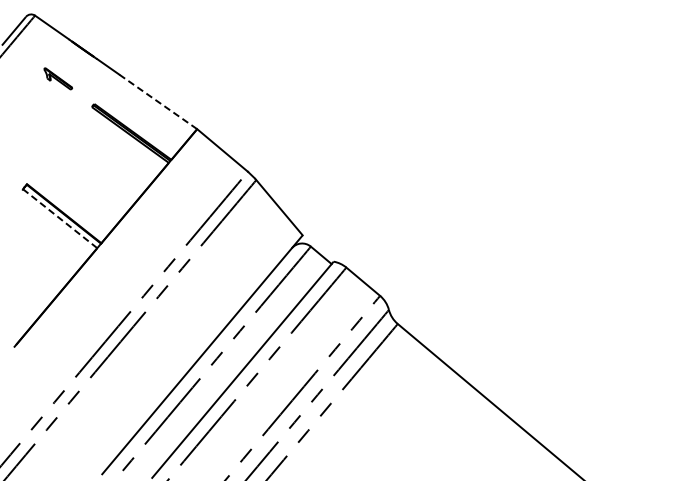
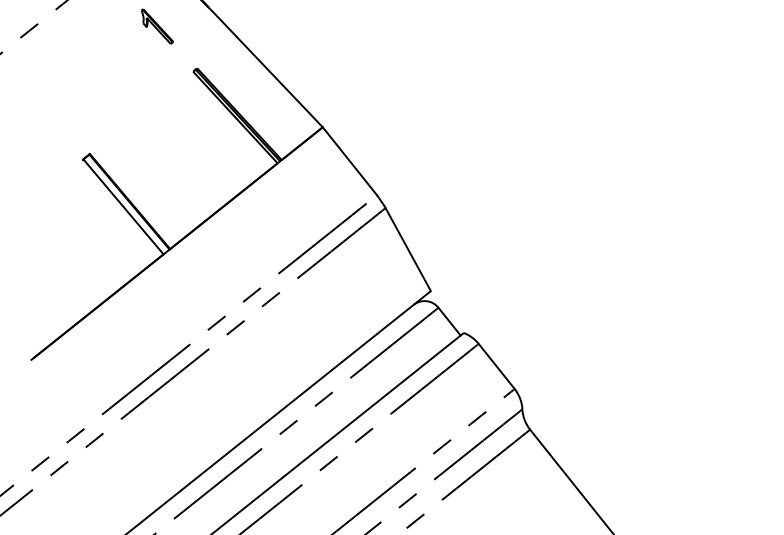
line: (158, 101) -> (280, 81), dashed -> solid
line: (59, 218) -> (122, 206), dashed -> solid

